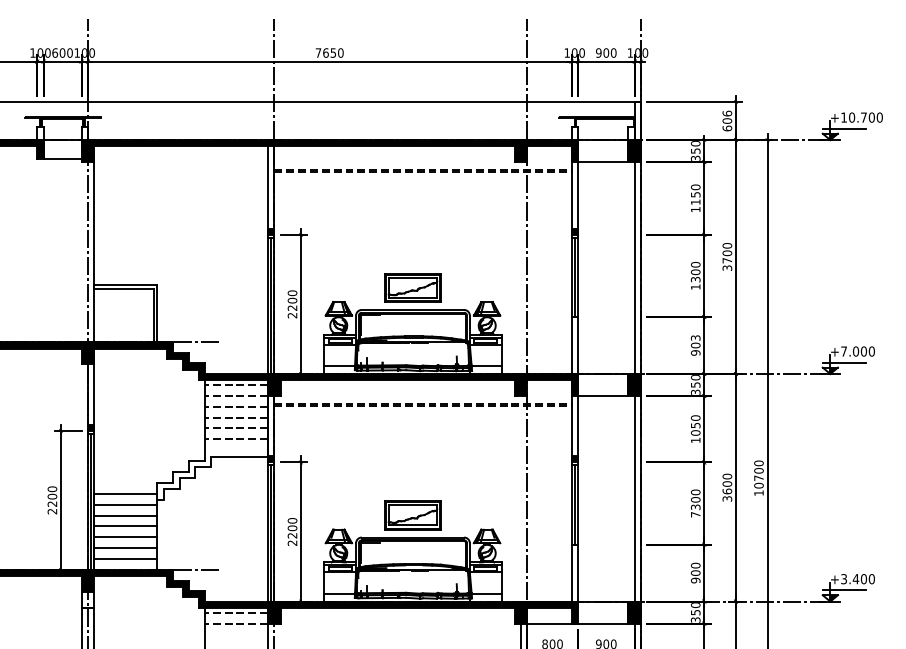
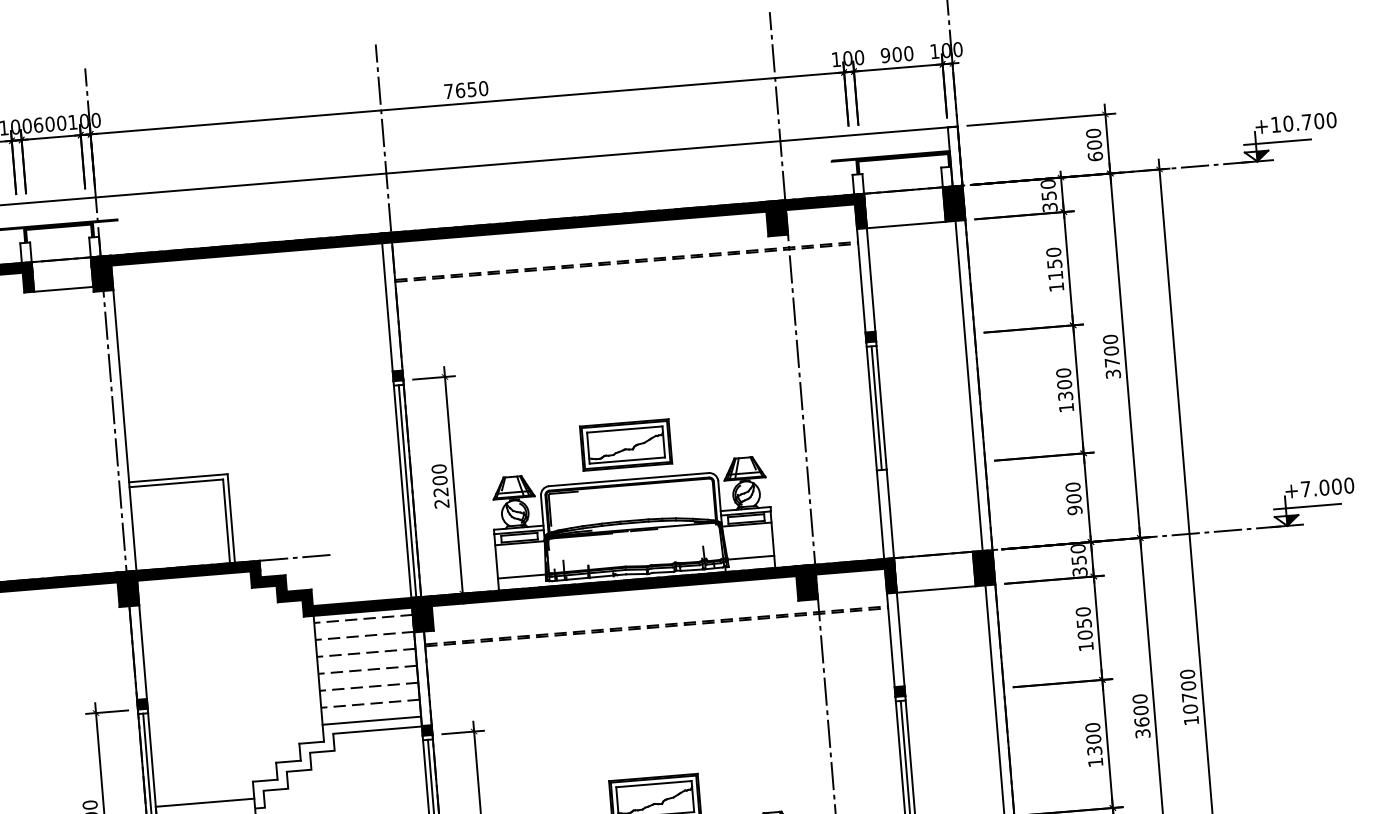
text: (726, 113) -> (1092, 133), 606 -> 600
text: (695, 337) -> (1072, 486), 903 -> 900
line: (236, 450) -> (371, 721), added
text: (695, 514) -> (1095, 762), 7300 -> 1300

